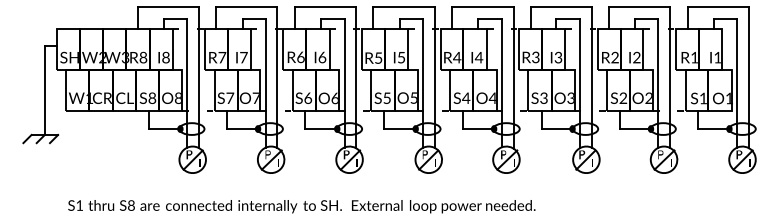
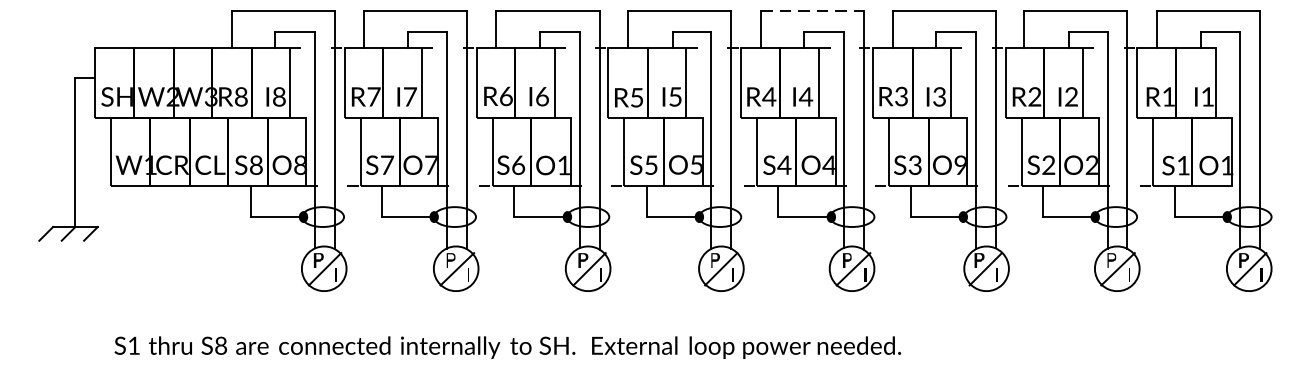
line: (482, 6) -> (811, 10), solid -> dashed
text: (334, 98) -> (562, 165), O6 -> O1
text: (570, 98) -> (959, 165), O3 -> O9

